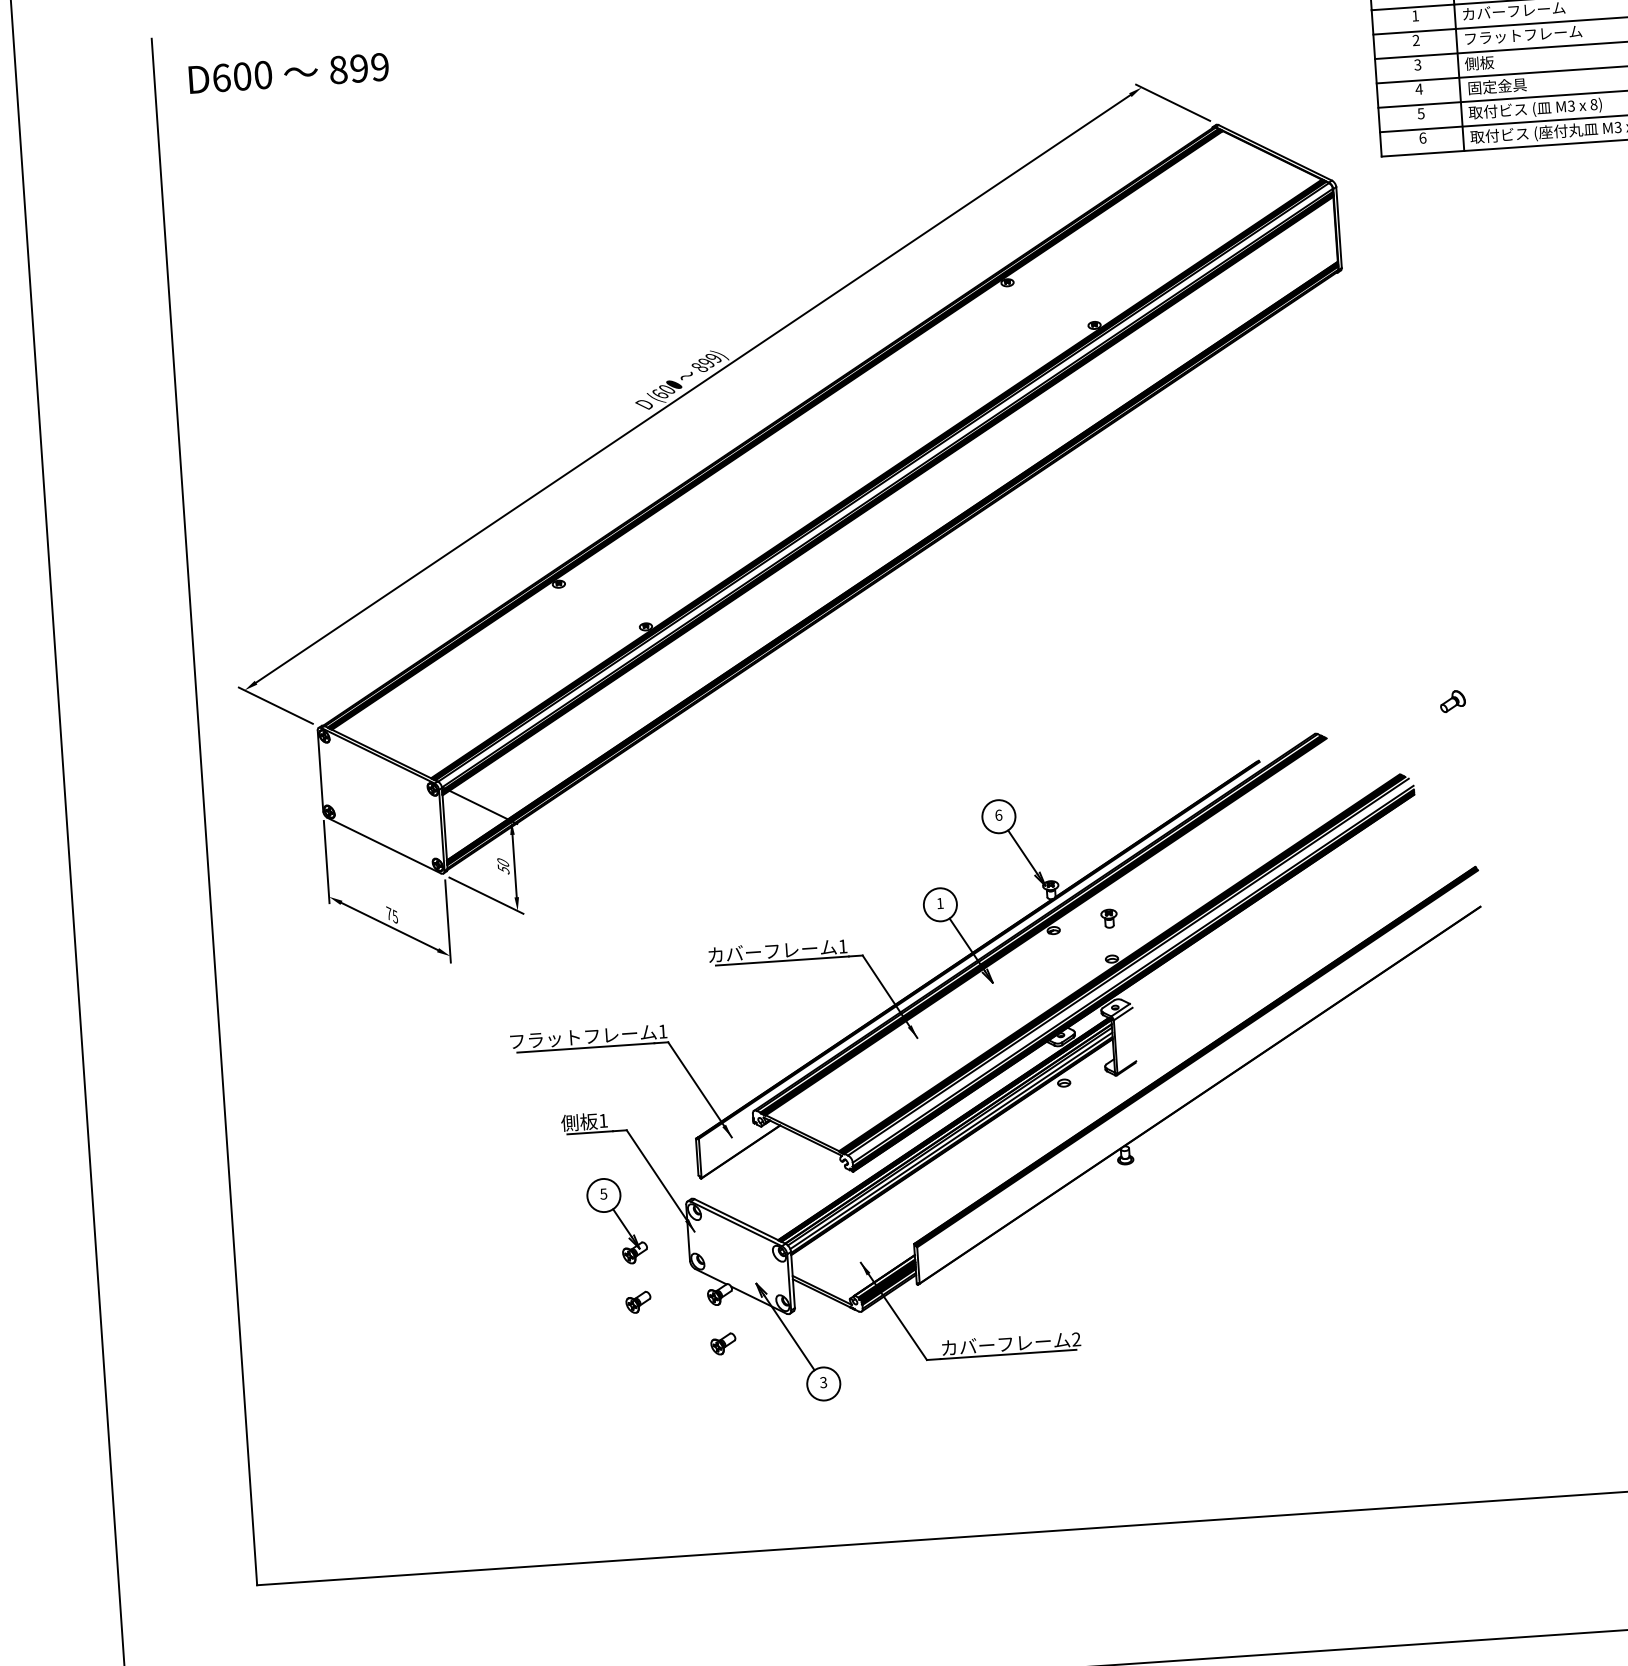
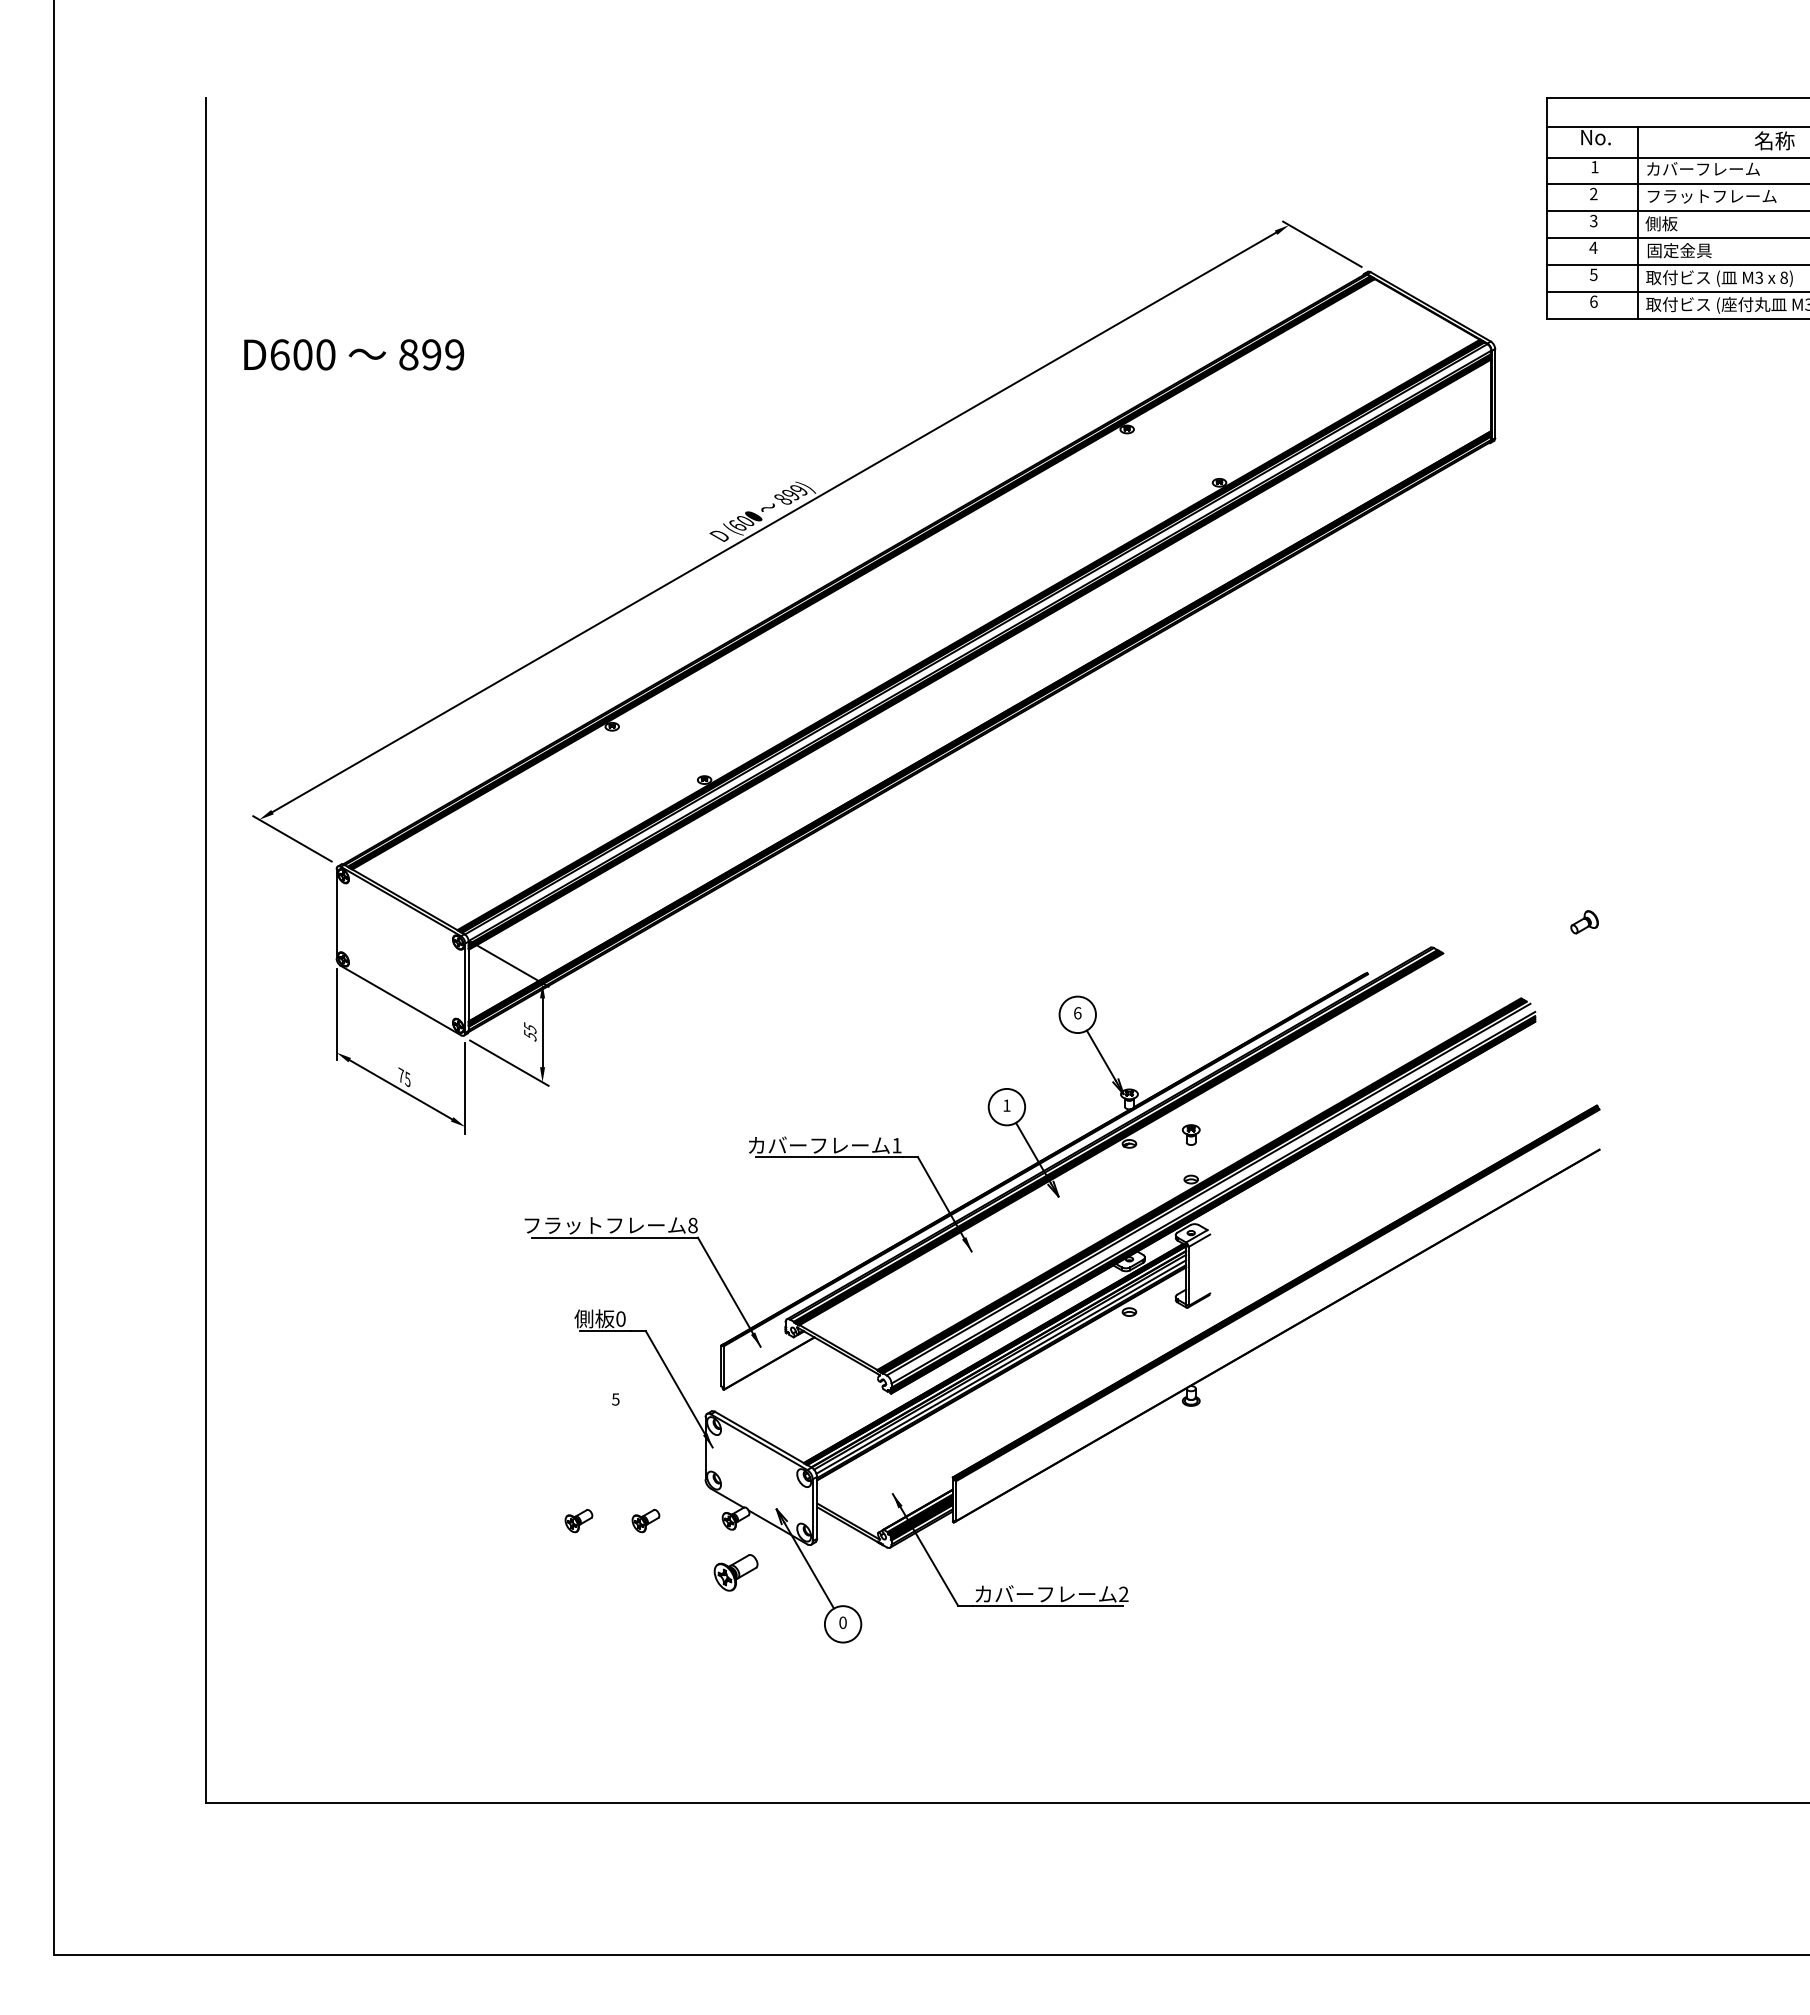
text: (289, 73) -> (354, 354), moved
text: (503, 862) -> (530, 1027), 50 -> 55
text: (662, 1031) -> (692, 1225), 1 -> 8
text: (602, 1120) -> (620, 1318), 1 -> 0
part: (617, 1221) -> (628, 1430), removed
part: (577, 1306) -> (578, 1520), added
part: (723, 1344) -> (735, 1573), size x1.6
text: (823, 1382) -> (842, 1622), 3 -> 0

